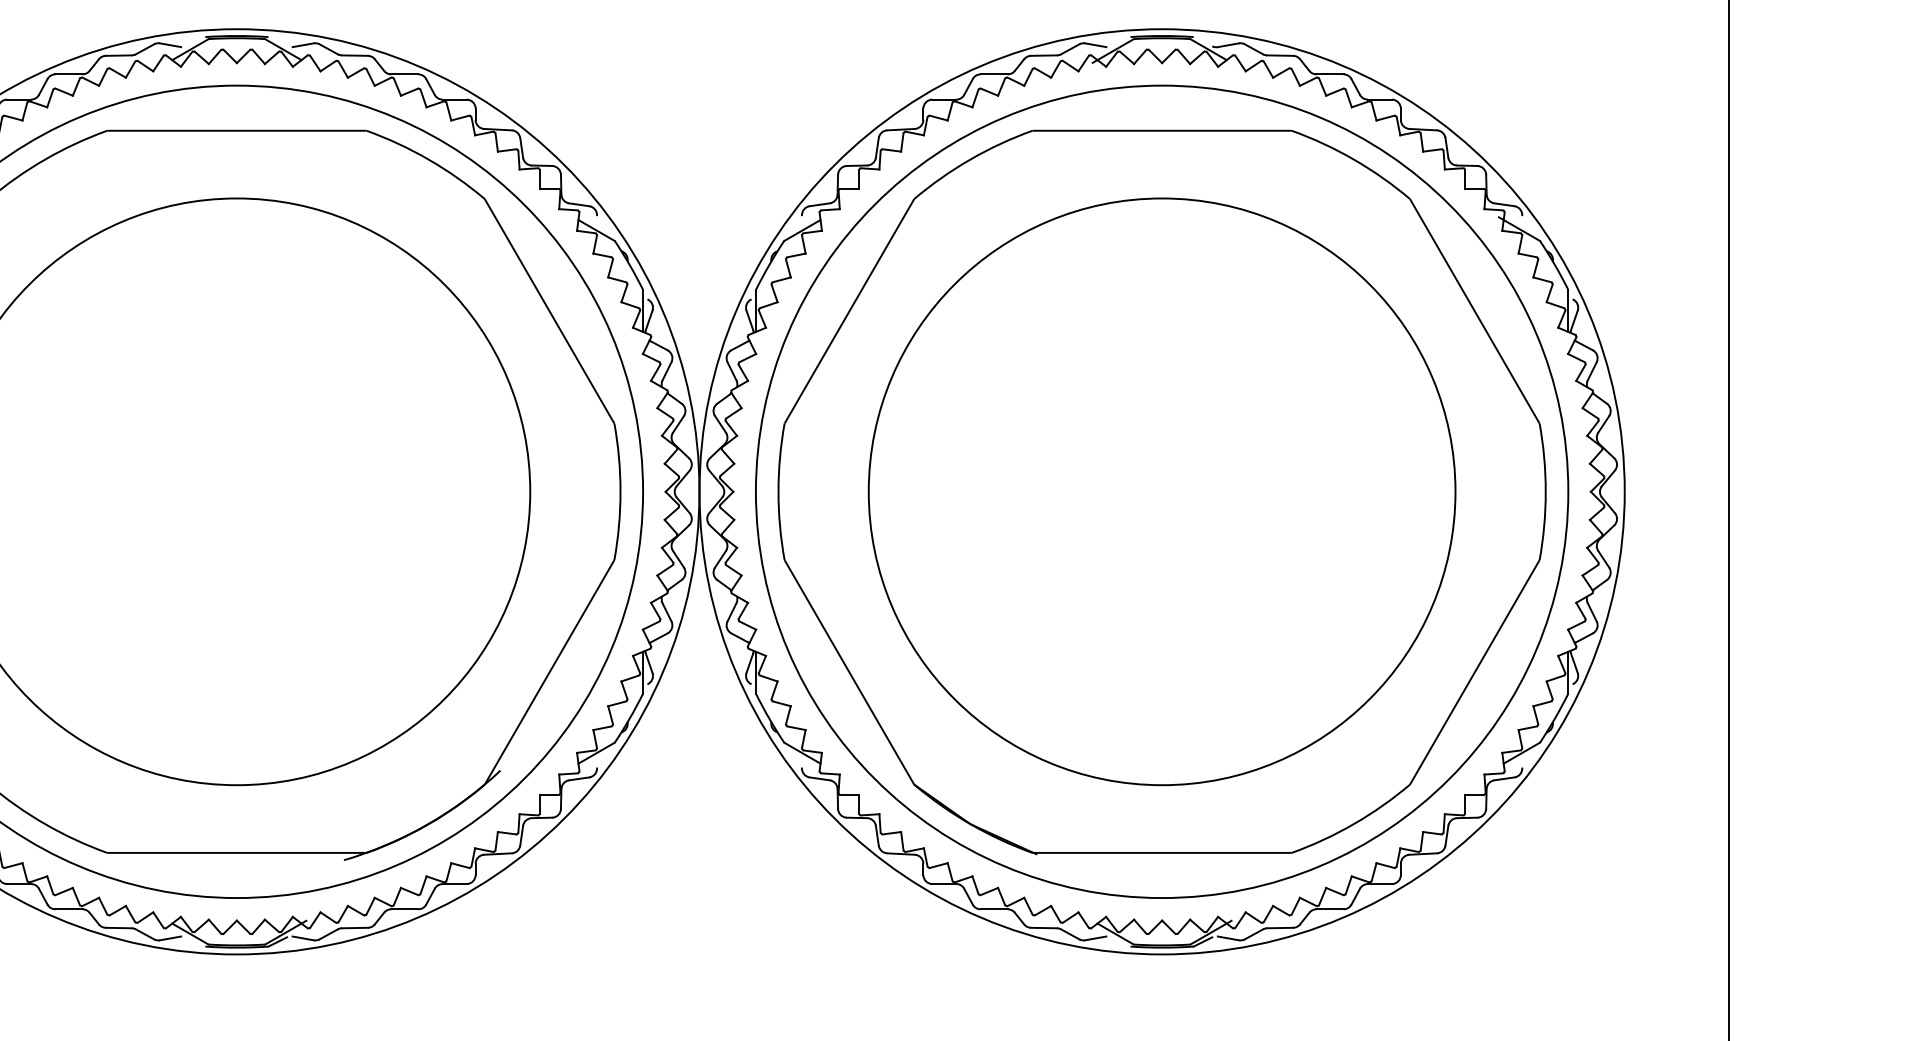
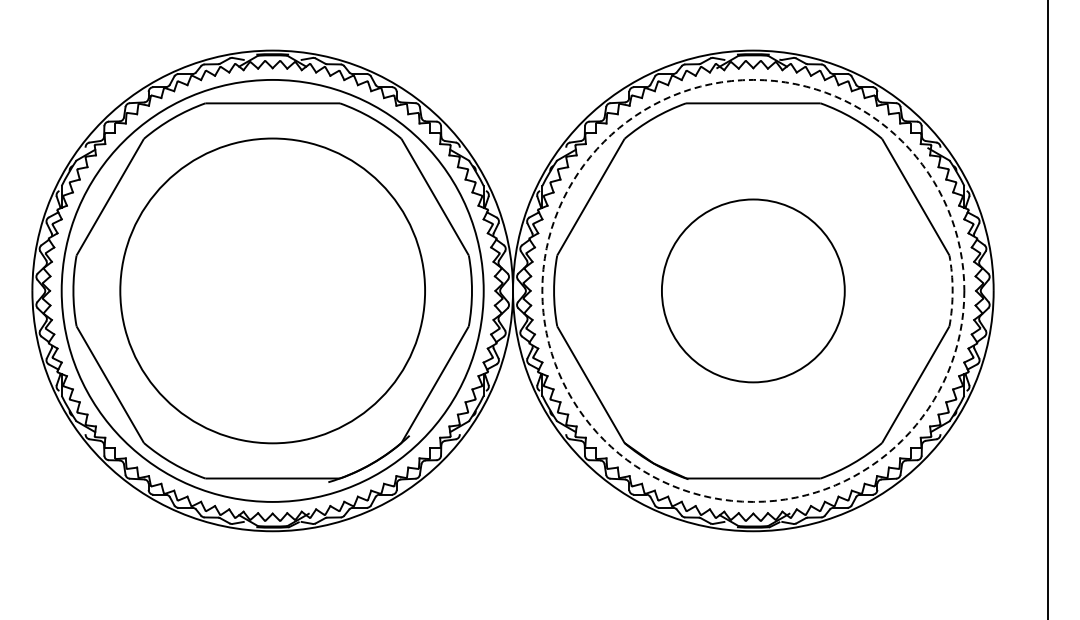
circle: (1160, 490) -> (752, 290), size x0.6
circle: (1162, 490) -> (753, 290), solid -> dashed
arc: (1545, 490) -> (952, 290), solid -> dashed

